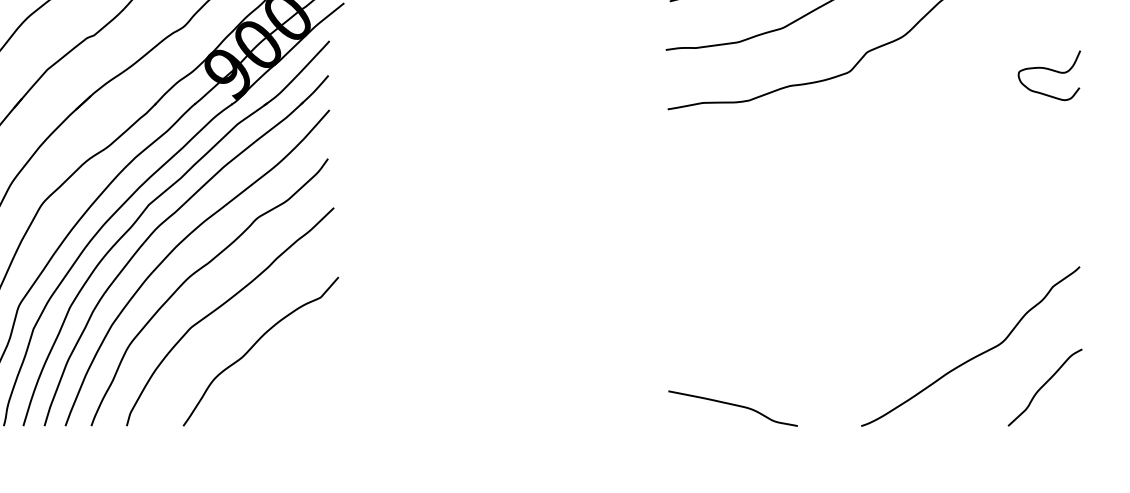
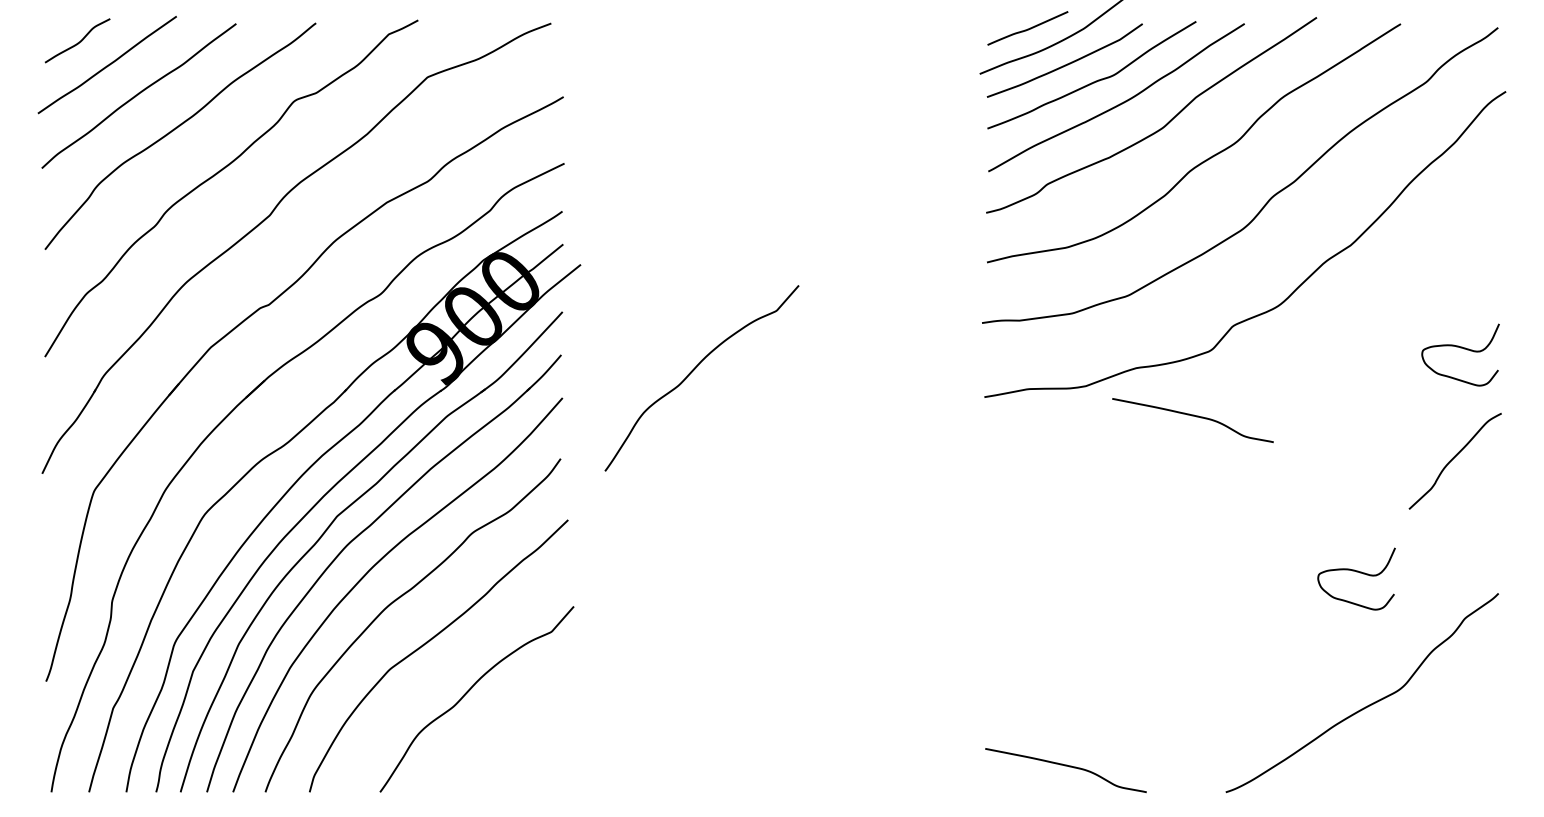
curve: (435, 88) -> (694, 370), added
curve: (834, 124) -> (1192, 416), added
curve: (965, 249) -> (1356, 572), added
curve: (1043, 386) -> (1453, 459), moved

